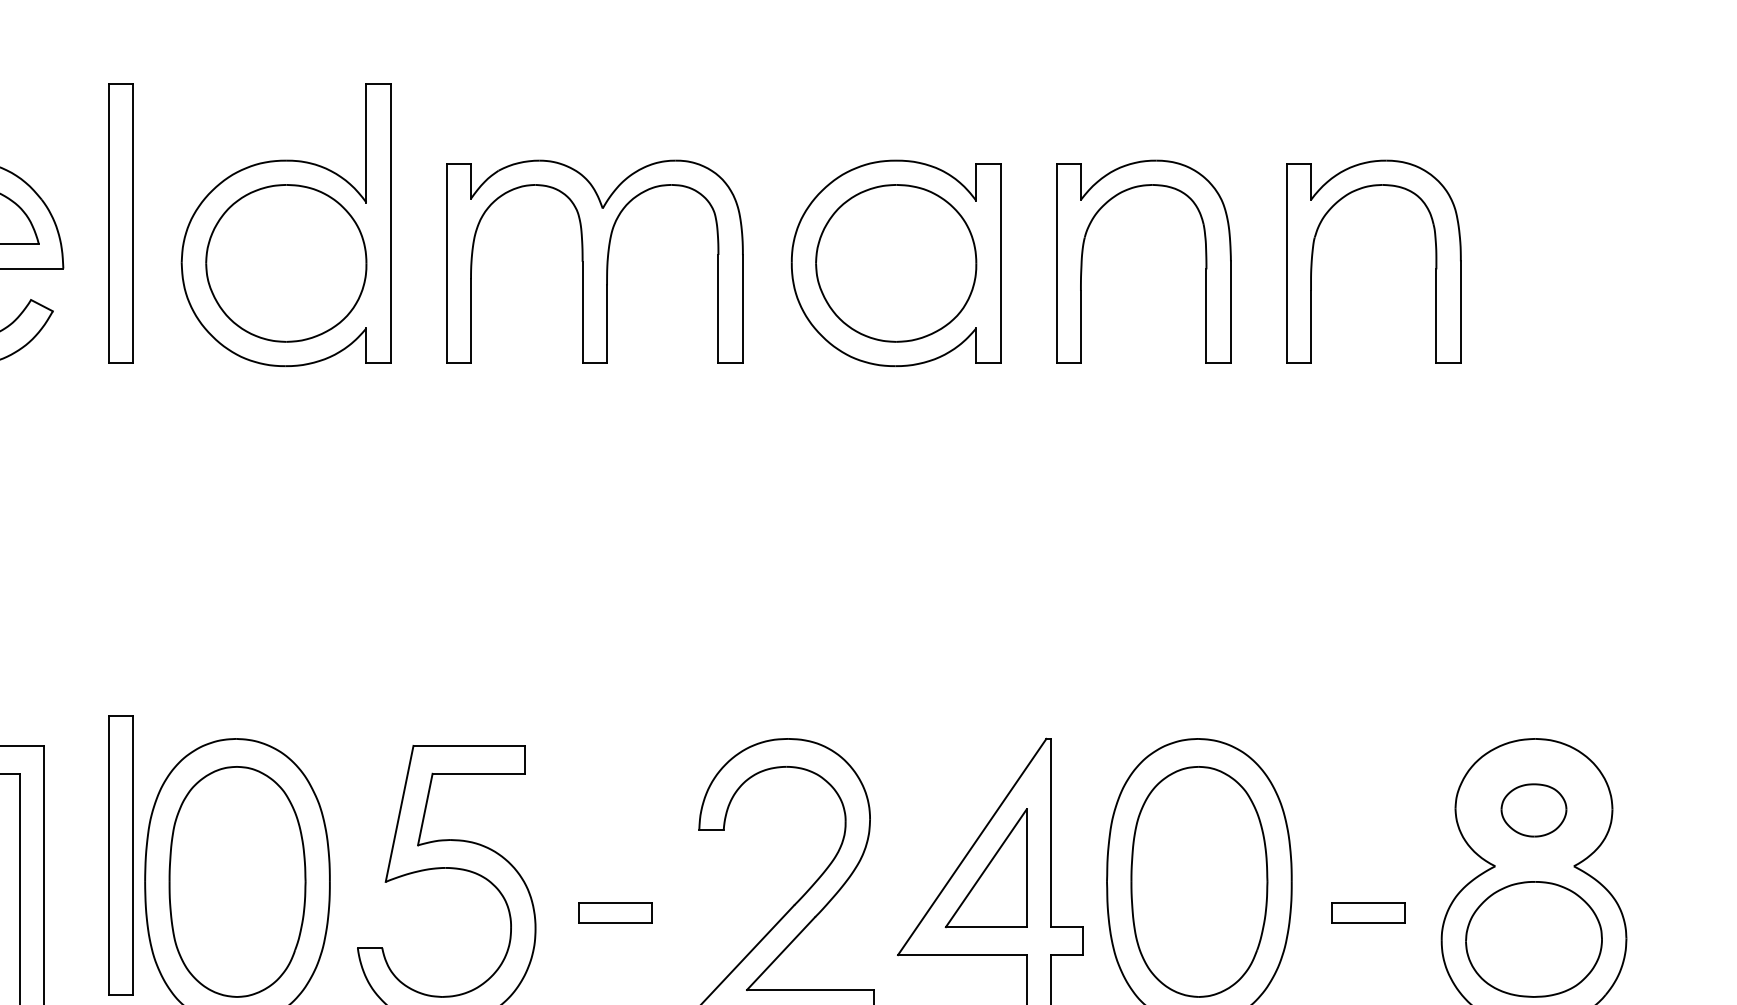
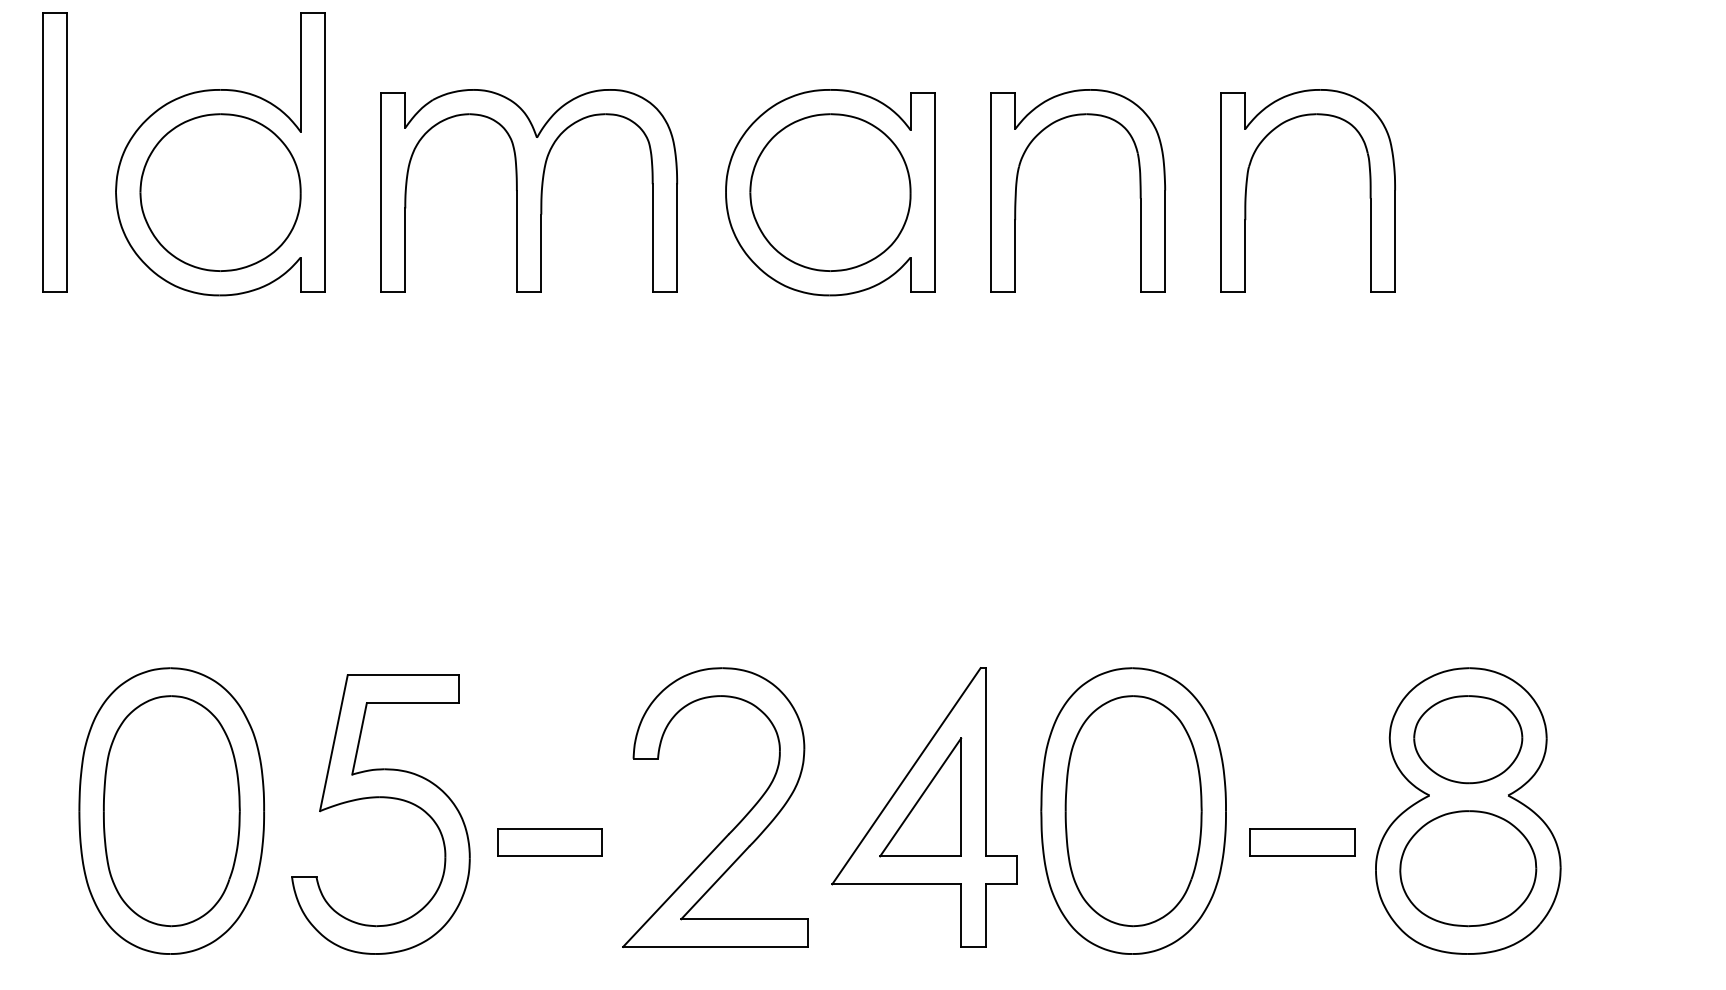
part: (1533, 810) -> (1467, 739), size x1.67
part: (120, 855) -> (54, 784), removed
part: (615, 912) -> (549, 841), size x1.43
part: (1368, 912) -> (1302, 841), size x1.43

